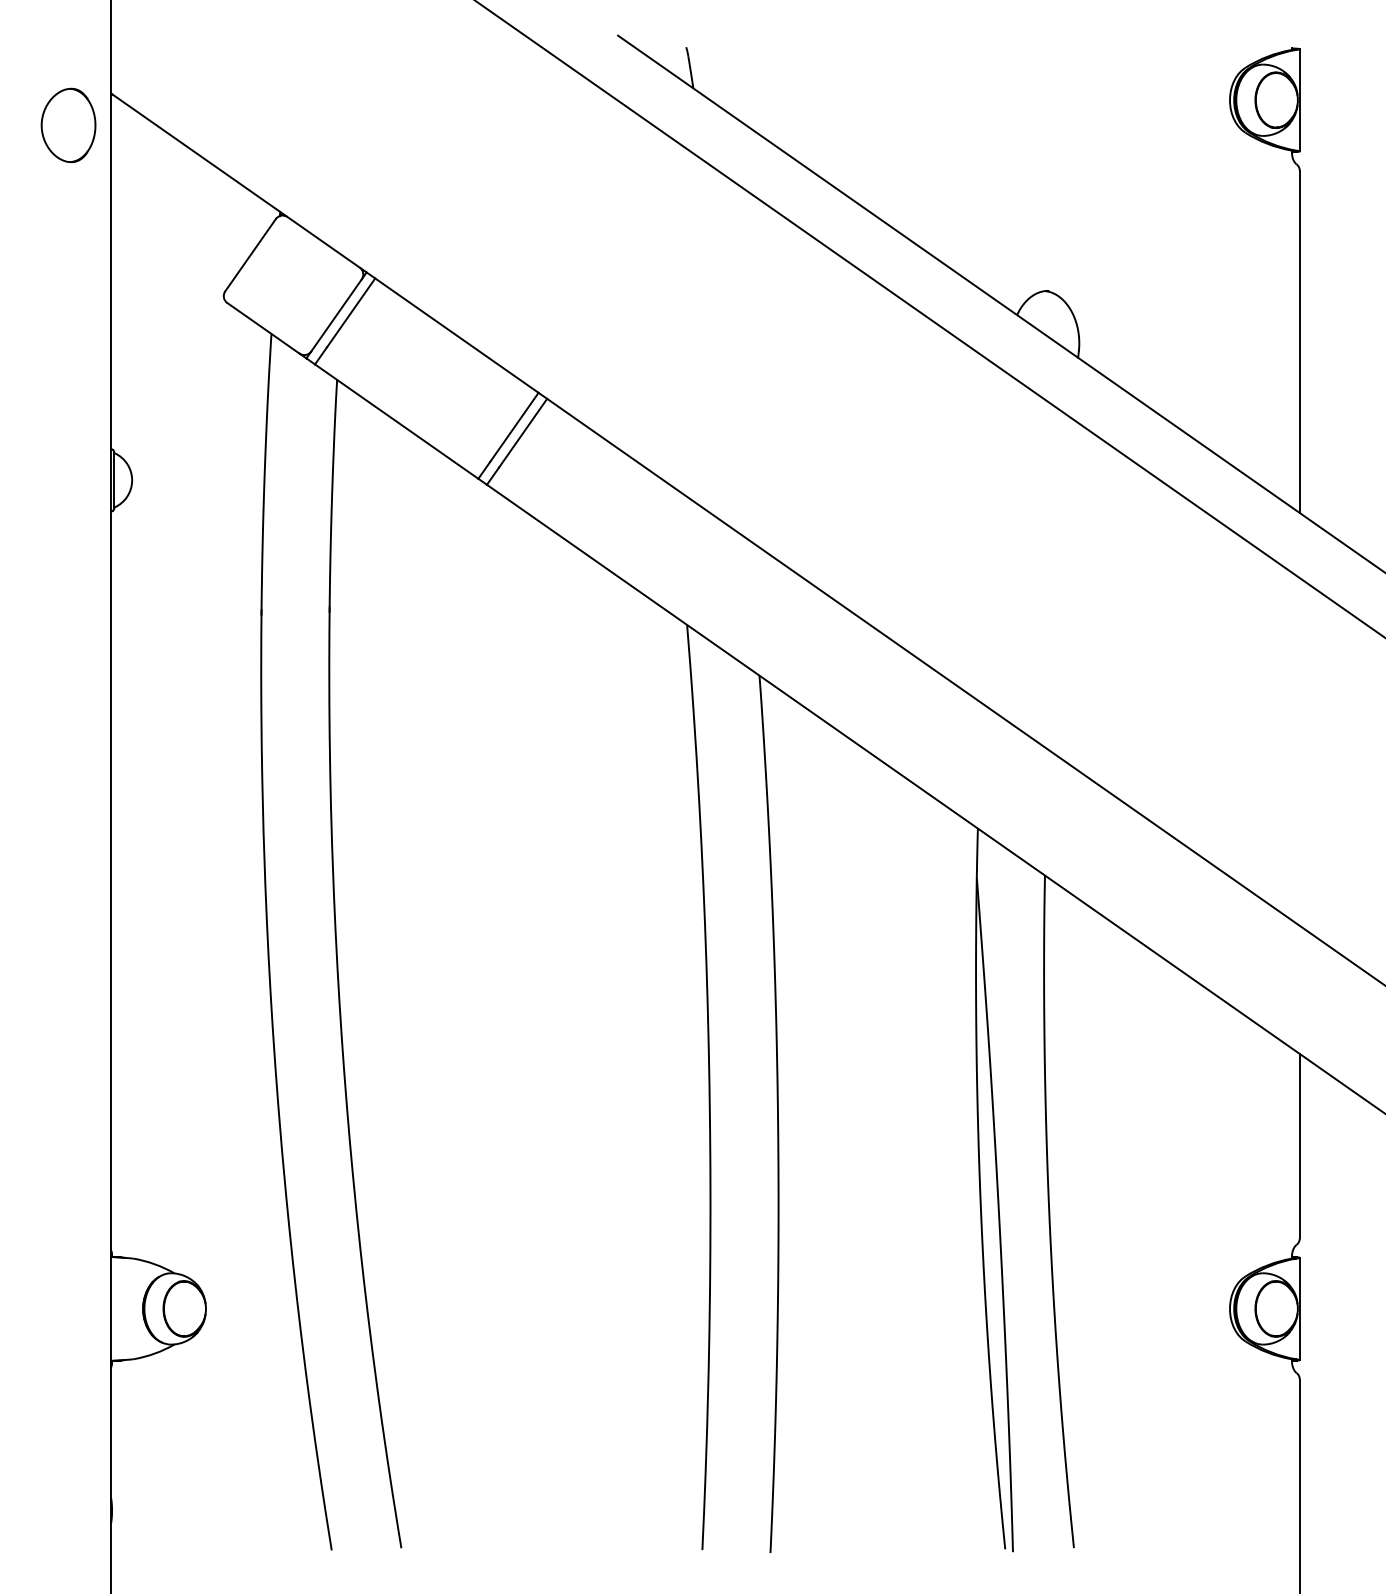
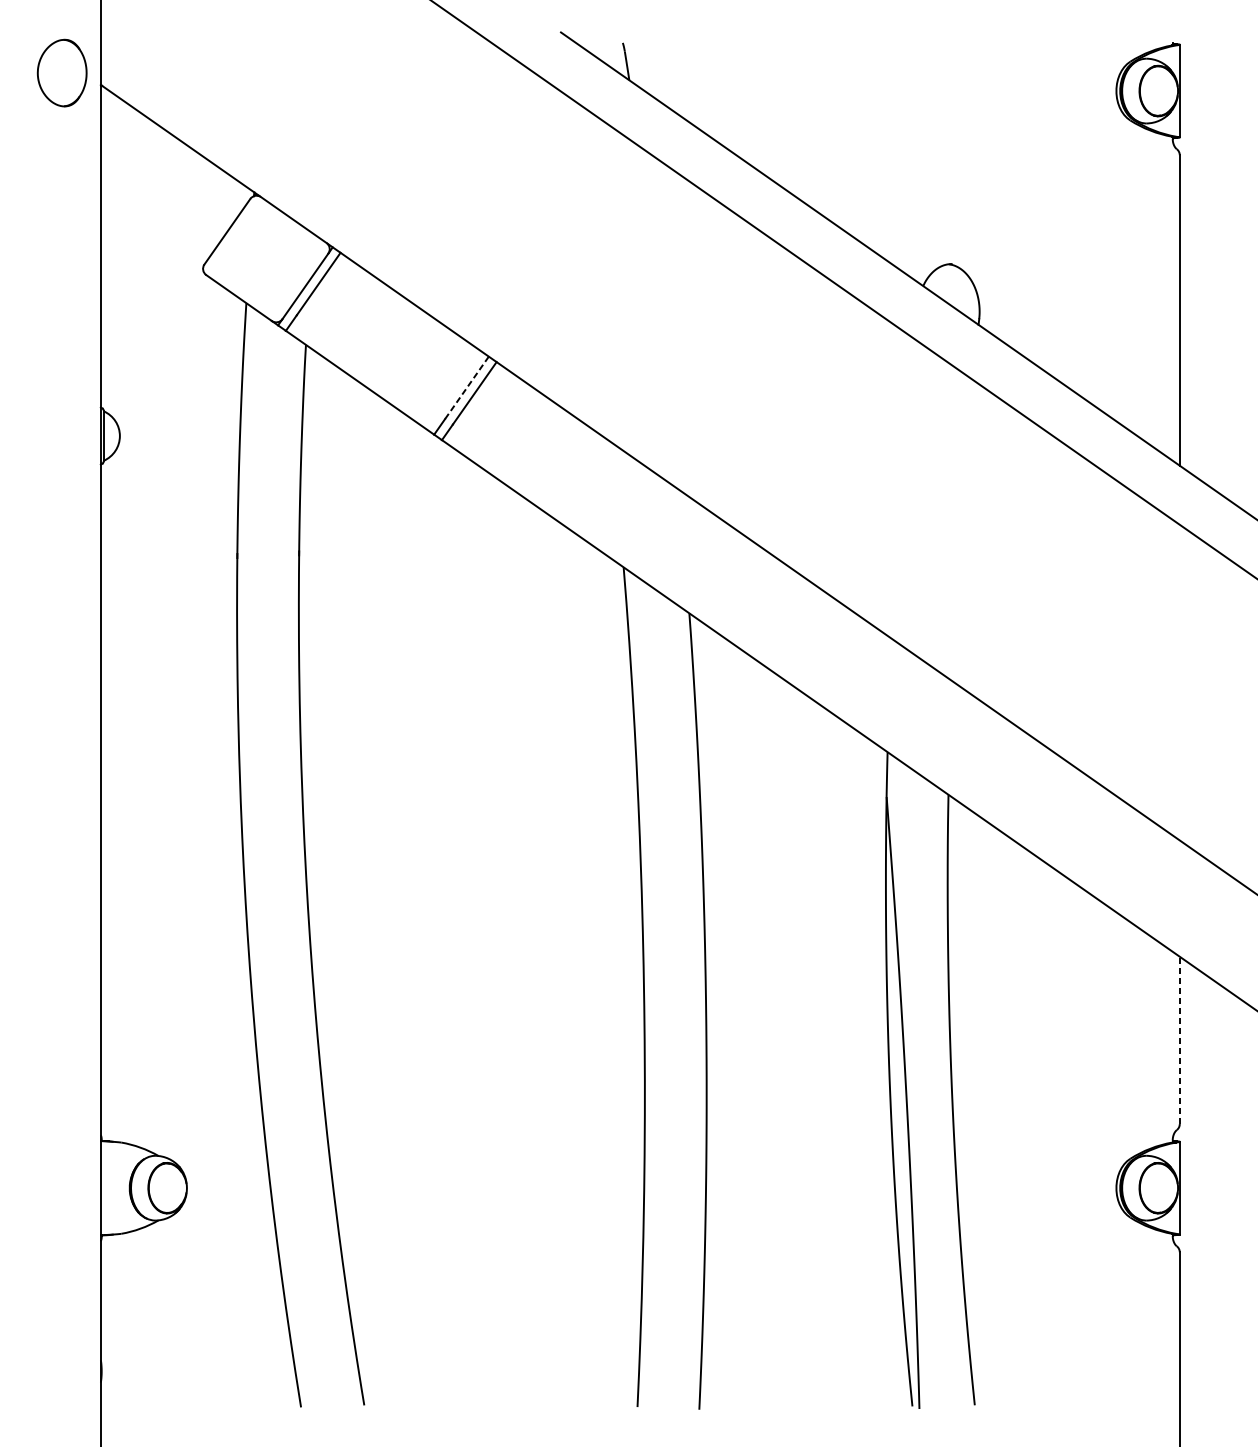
part: (68, 125) -> (62, 73), moved
line: (514, 427) -> (466, 388), solid -> dashed
line: (1299, 1145) -> (1179, 1039), solid -> dashed

